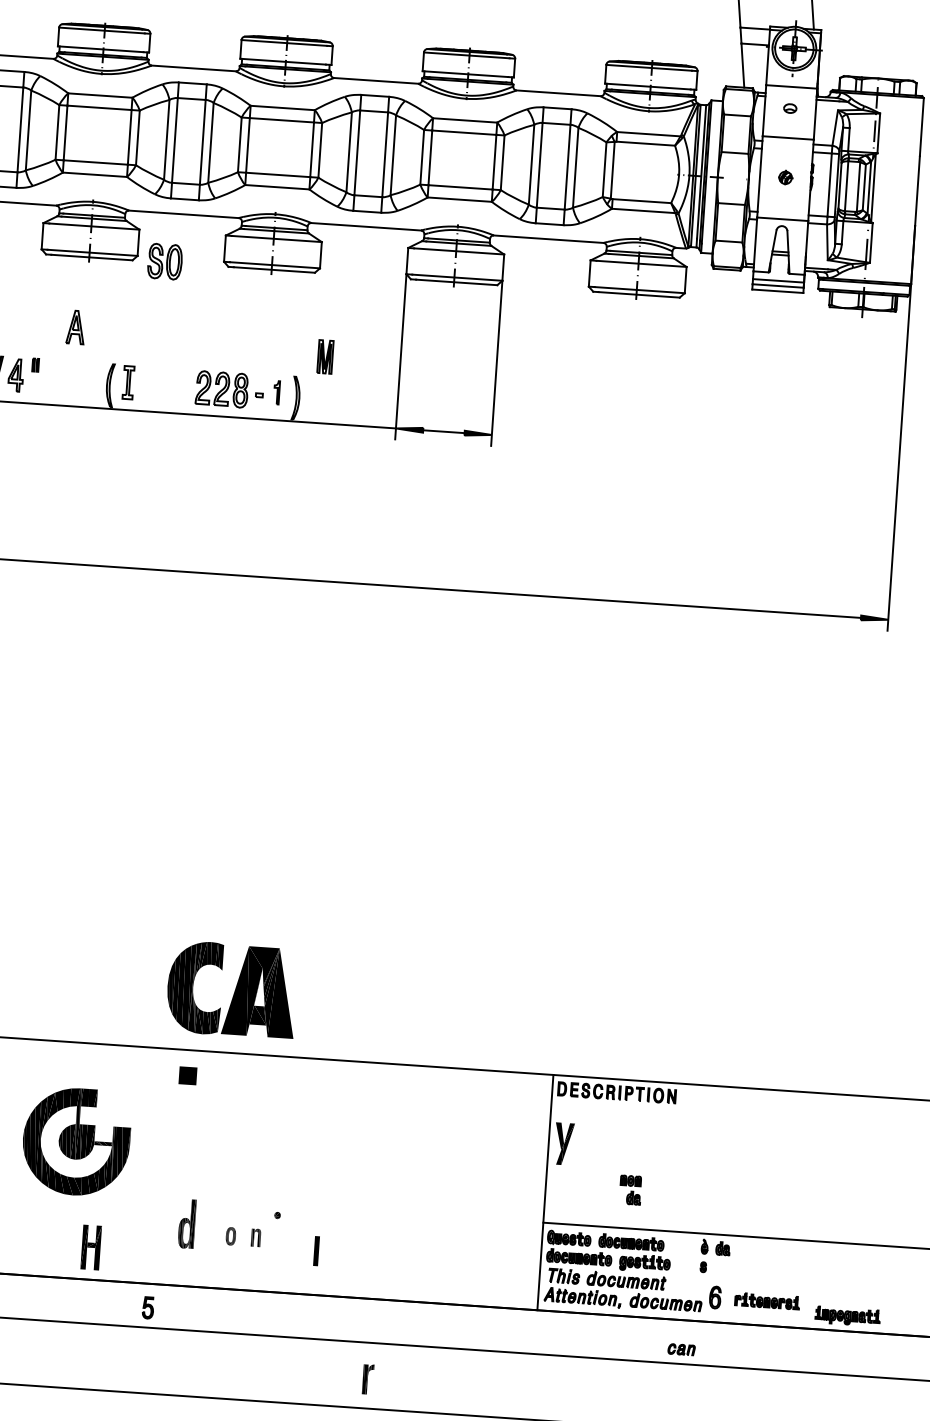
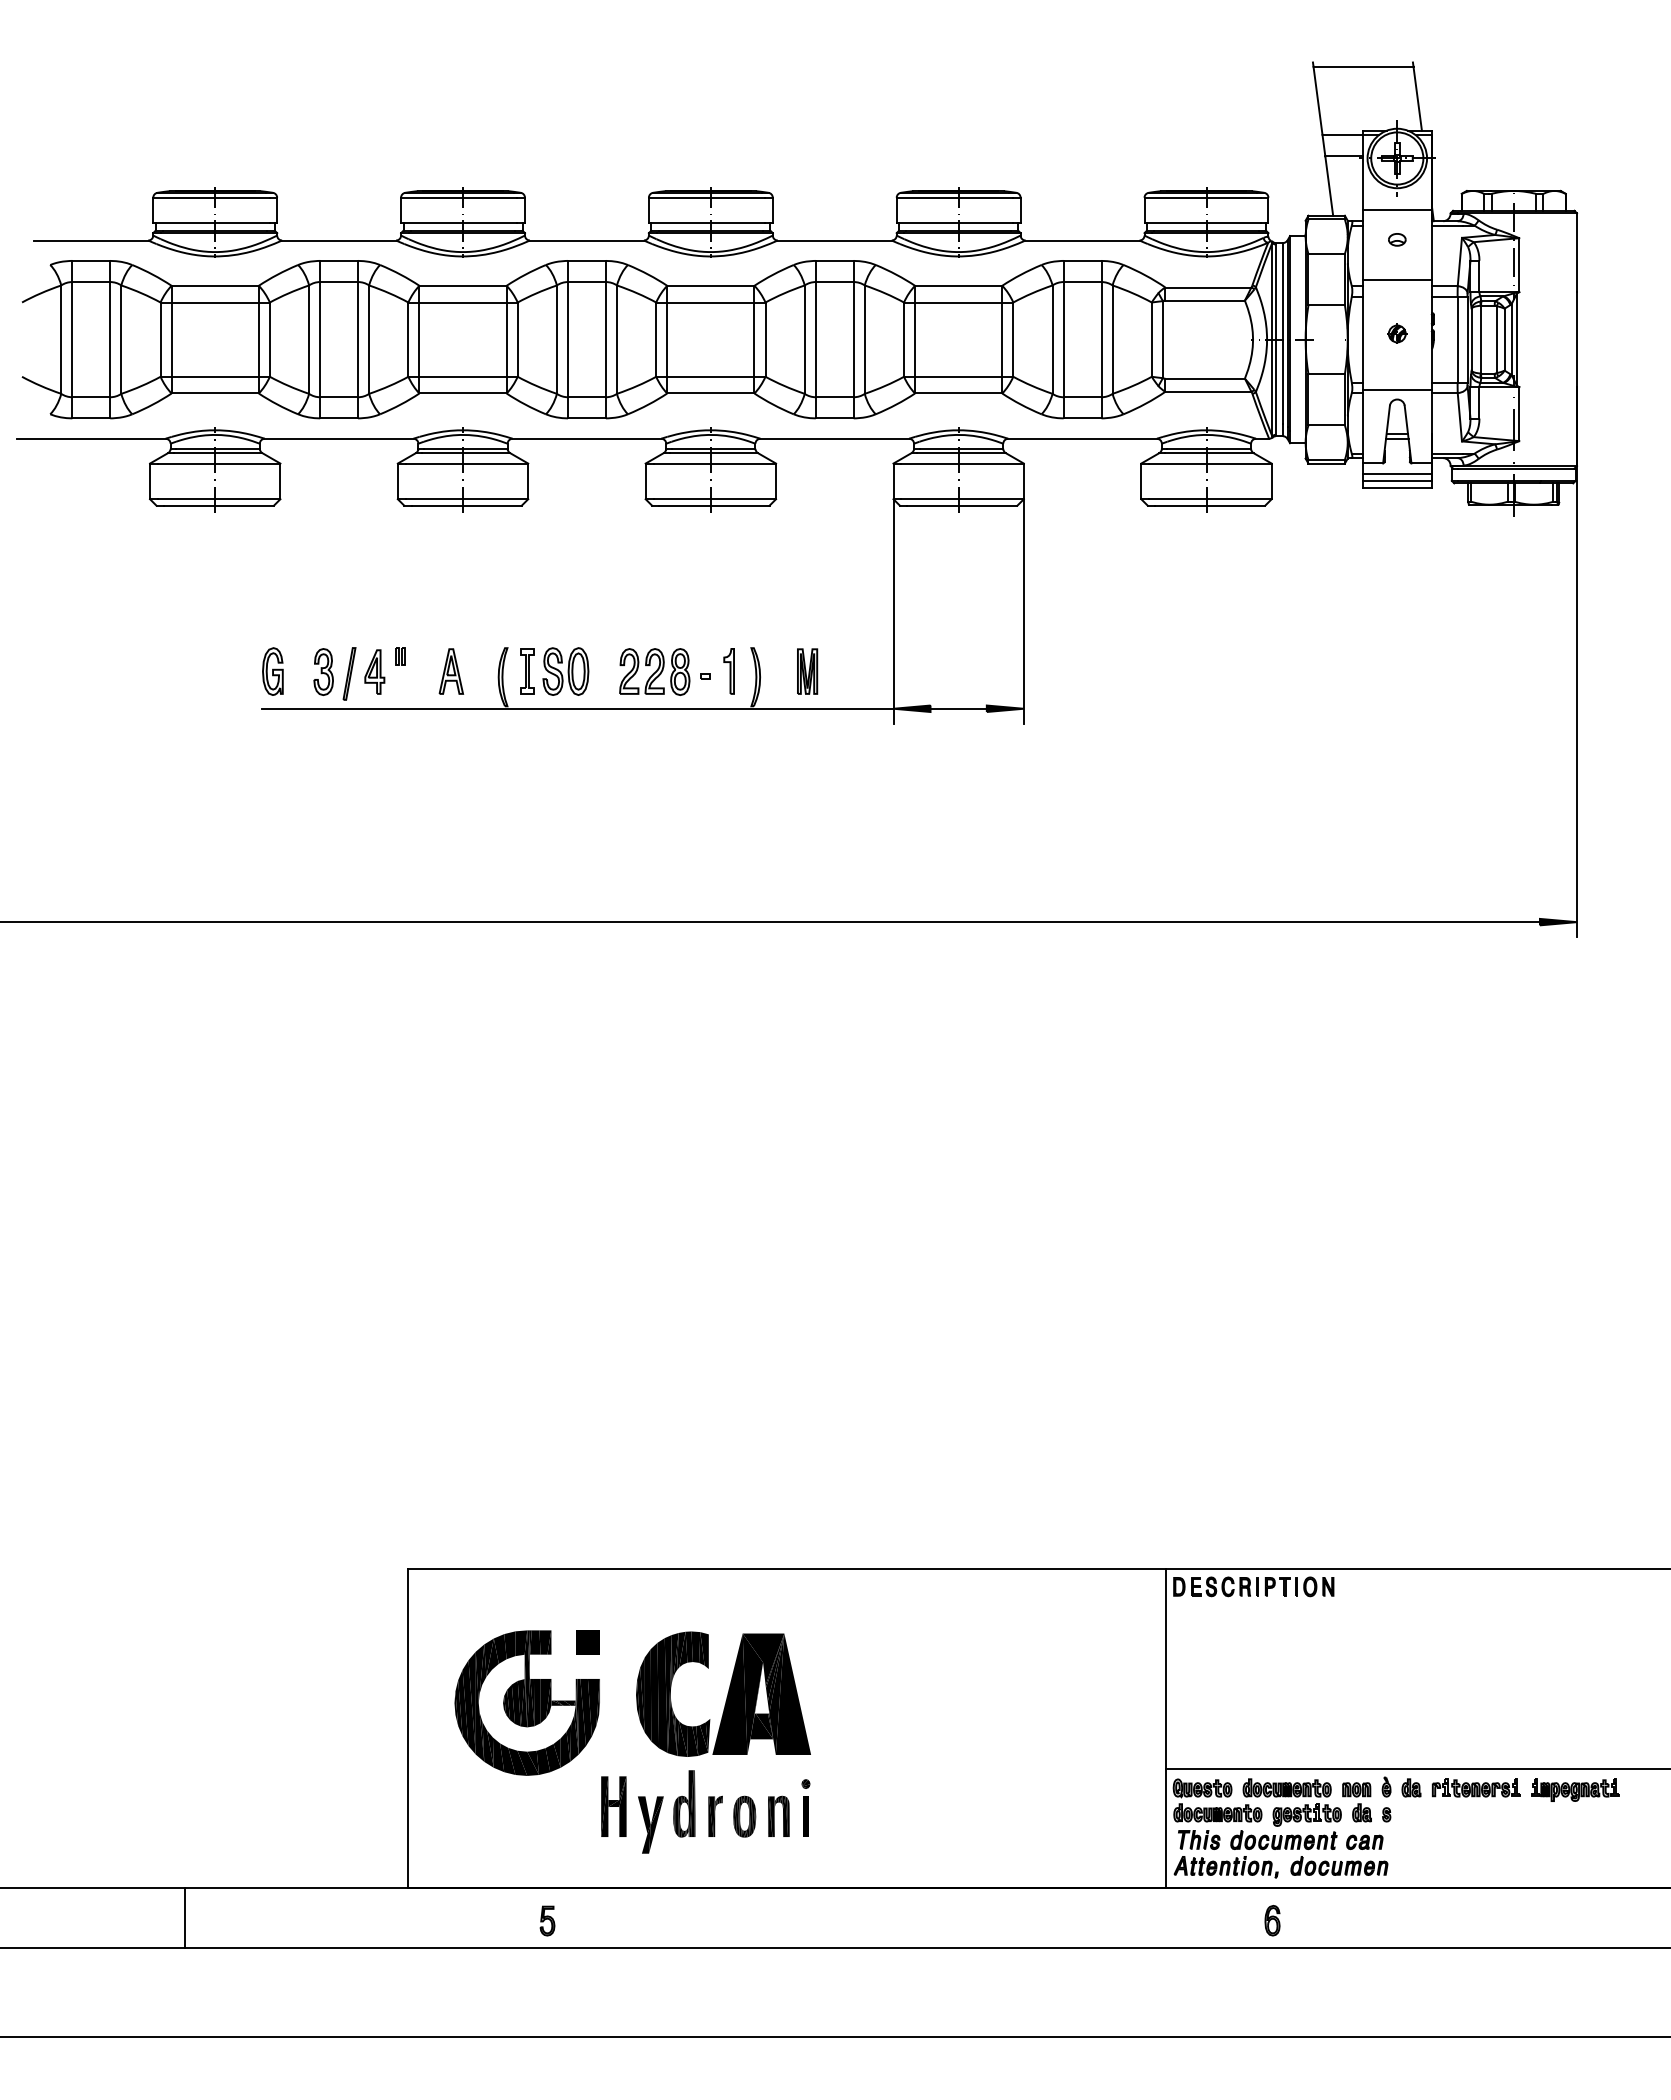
part: (164, 261) -> (565, 671), moved
part: (76, 327) -> (451, 671), moved
part: (325, 356) -> (807, 671), moved
part: (276, 392) -> (728, 671), size x1.43
part: (232, 989) -> (723, 1693), moved
part: (187, 1075) -> (587, 1642), moved
part: (563, 1143) -> (650, 1824), moved
part: (630, 1190) -> (1356, 1802), moved
part: (230, 1236) -> (744, 1816), size x1.67
part: (255, 1237) -> (778, 1815), size x1.67
part: (90, 1247) -> (613, 1806), moved
part: (316, 1250) -> (805, 1816), moved
part: (715, 1297) -> (1272, 1920), moved
part: (766, 1300) -> (1475, 1787), moved
part: (148, 1307) -> (547, 1920), moved
part: (847, 1316) -> (1575, 1789), moved
part: (681, 1349) -> (1364, 1841), moved
part: (368, 1378) -> (715, 1815), moved

